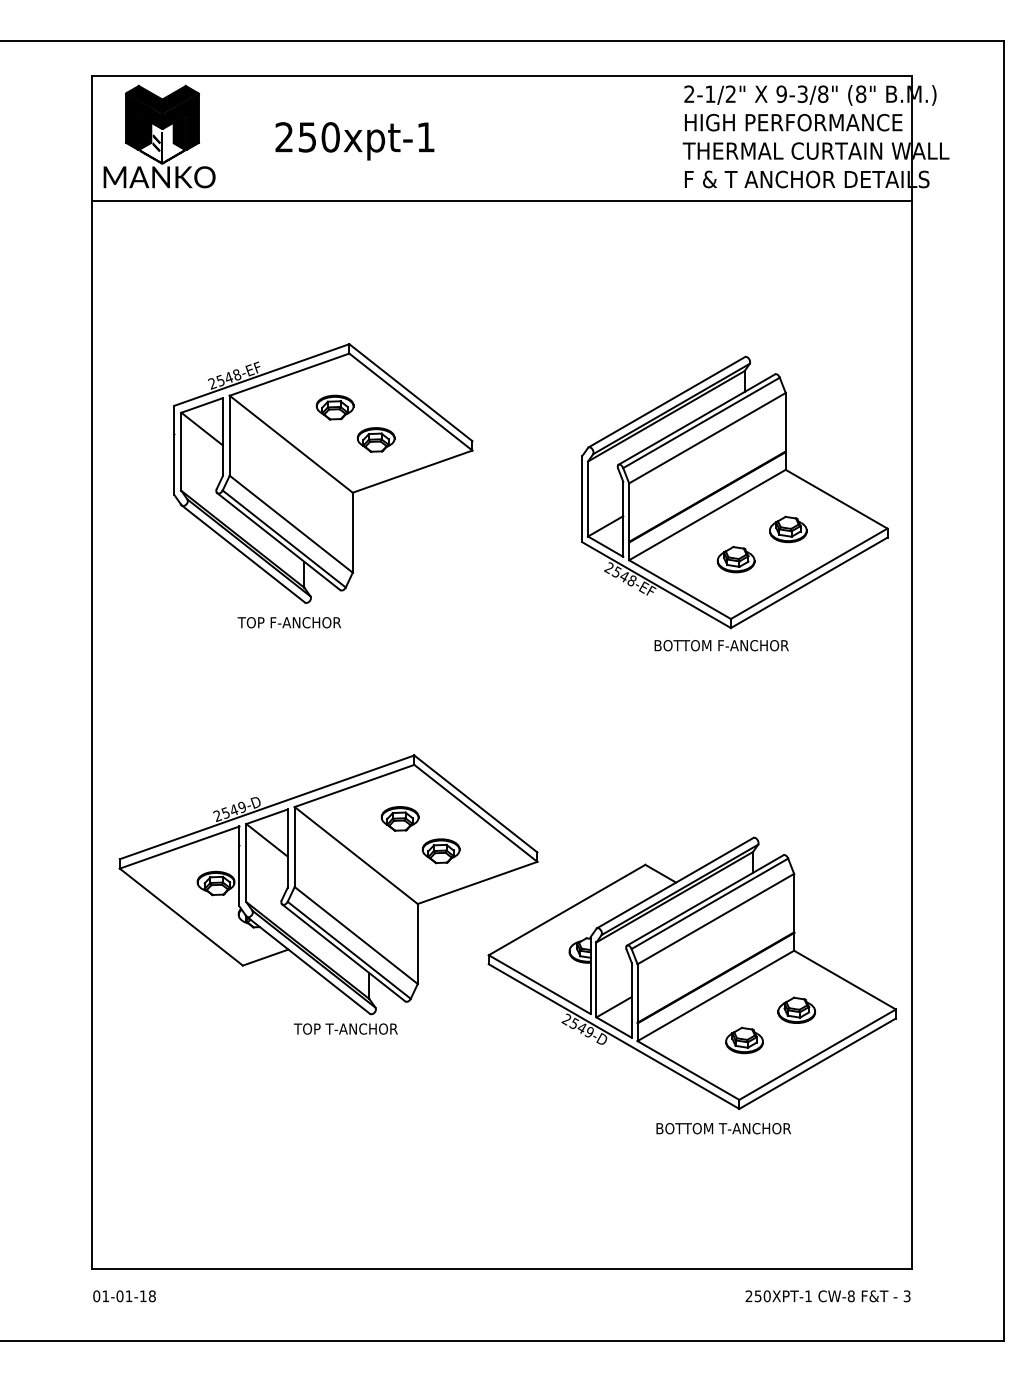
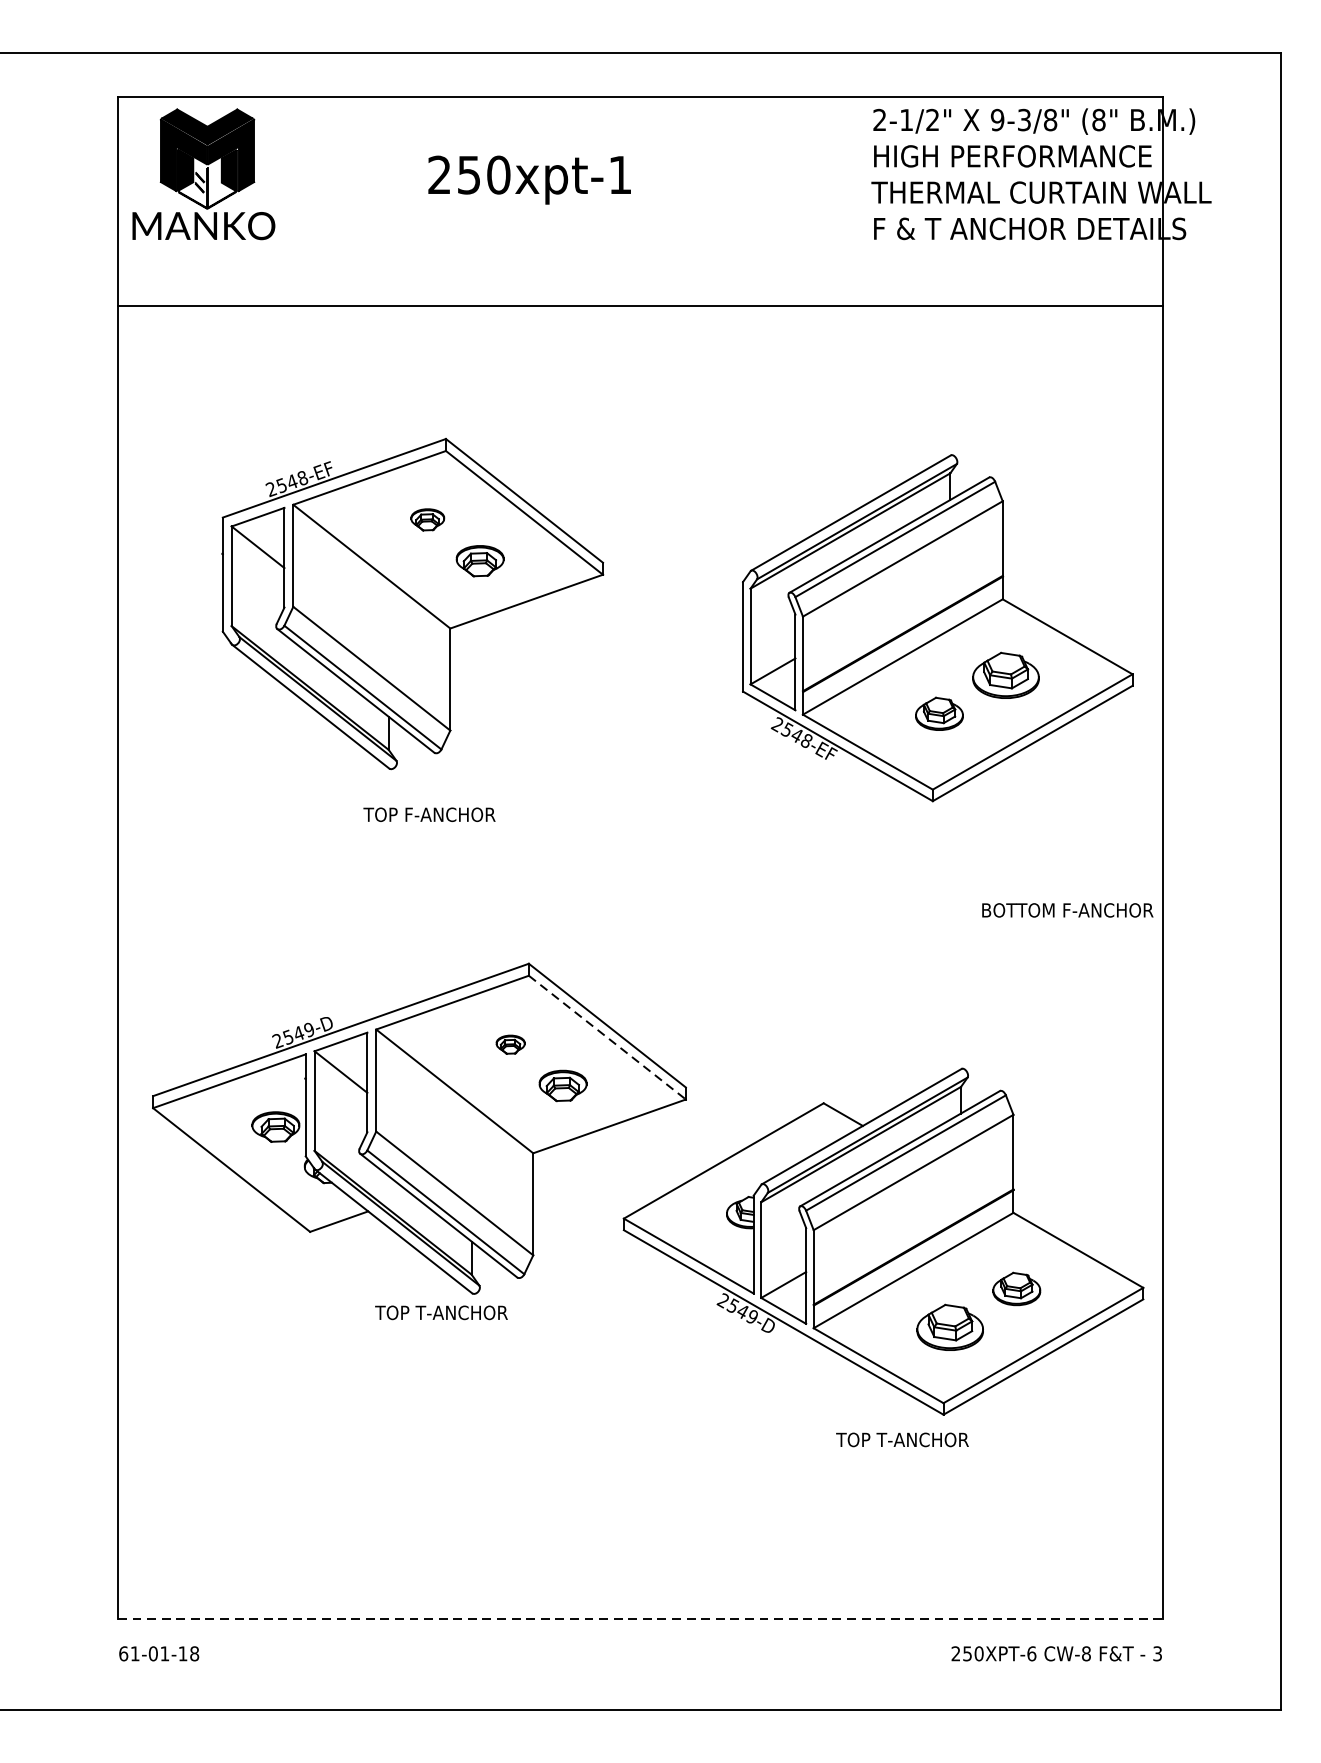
text: (354, 141) -> (529, 180), moved
line: (501, 200) -> (640, 305), moved
part: (334, 407) -> (427, 519), size x0.7
part: (788, 529) -> (1006, 675), size x1.4
text: (288, 622) -> (428, 814), moved
text: (721, 645) -> (1067, 910), moved
line: (476, 813) -> (608, 1037), solid -> dashed
part: (399, 818) -> (509, 1044), size x0.6
part: (744, 1040) -> (950, 1327), size x1.4
text: (722, 1128) -> (922, 1439), BOTTOM T-ANCHOR -> TOP T-ANCHOR
line: (501, 1269) -> (640, 1619), solid -> dashed
text: (96, 1295) -> (123, 1652), 01-01-18 -> 61-01-18
text: (808, 1296) -> (1031, 1654), 250XPT-1 -> 250XPT-6

